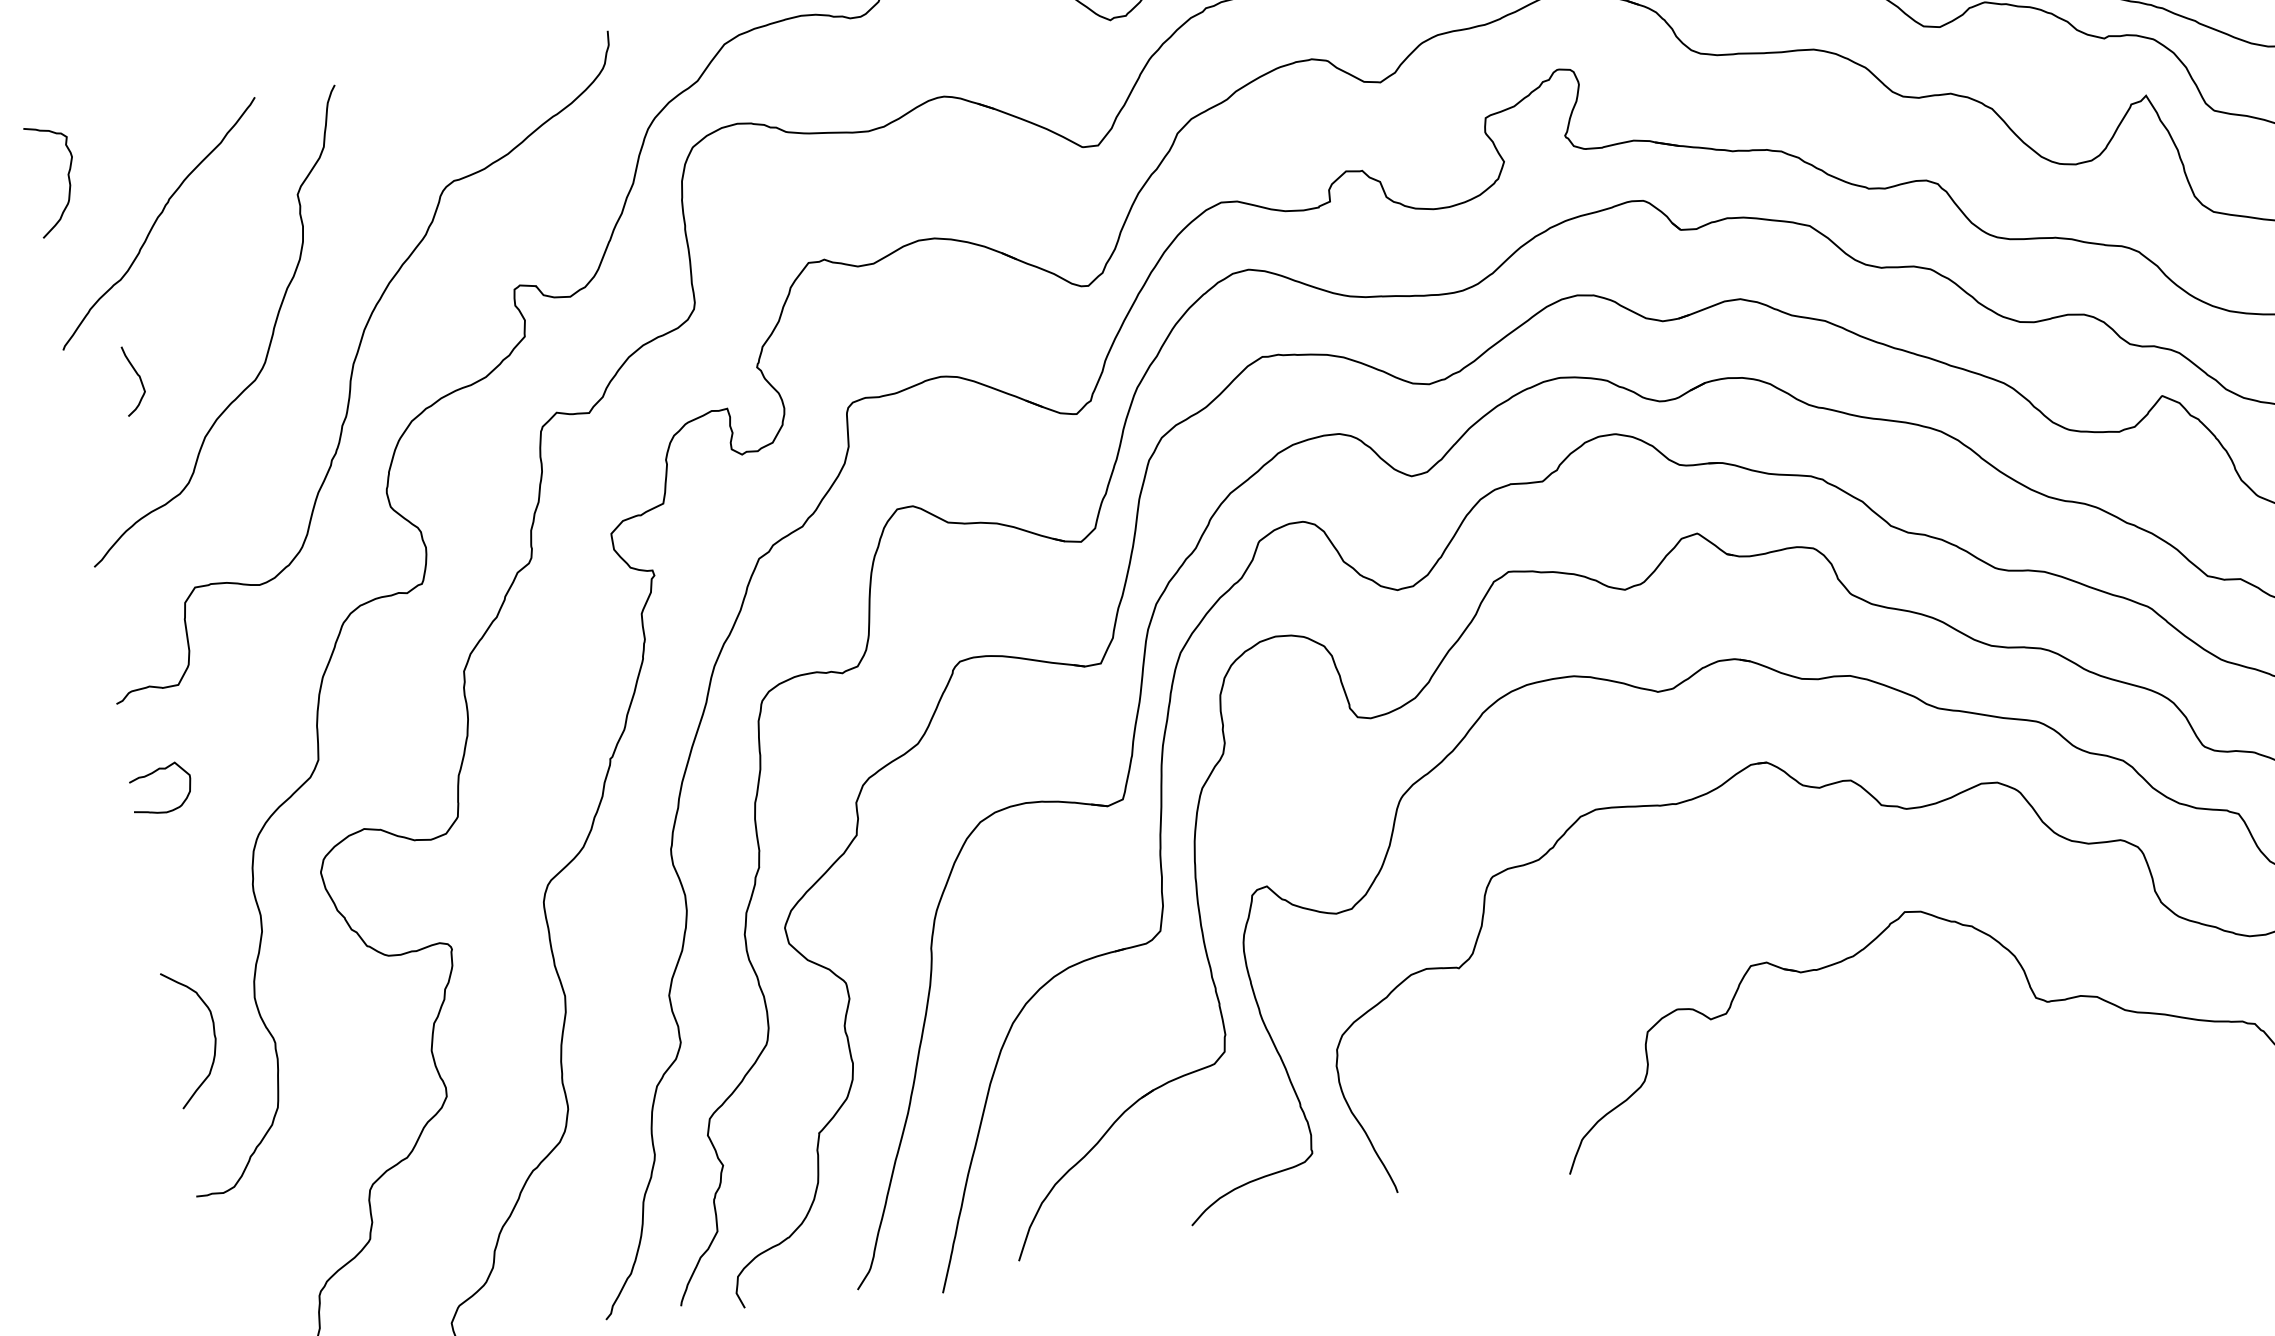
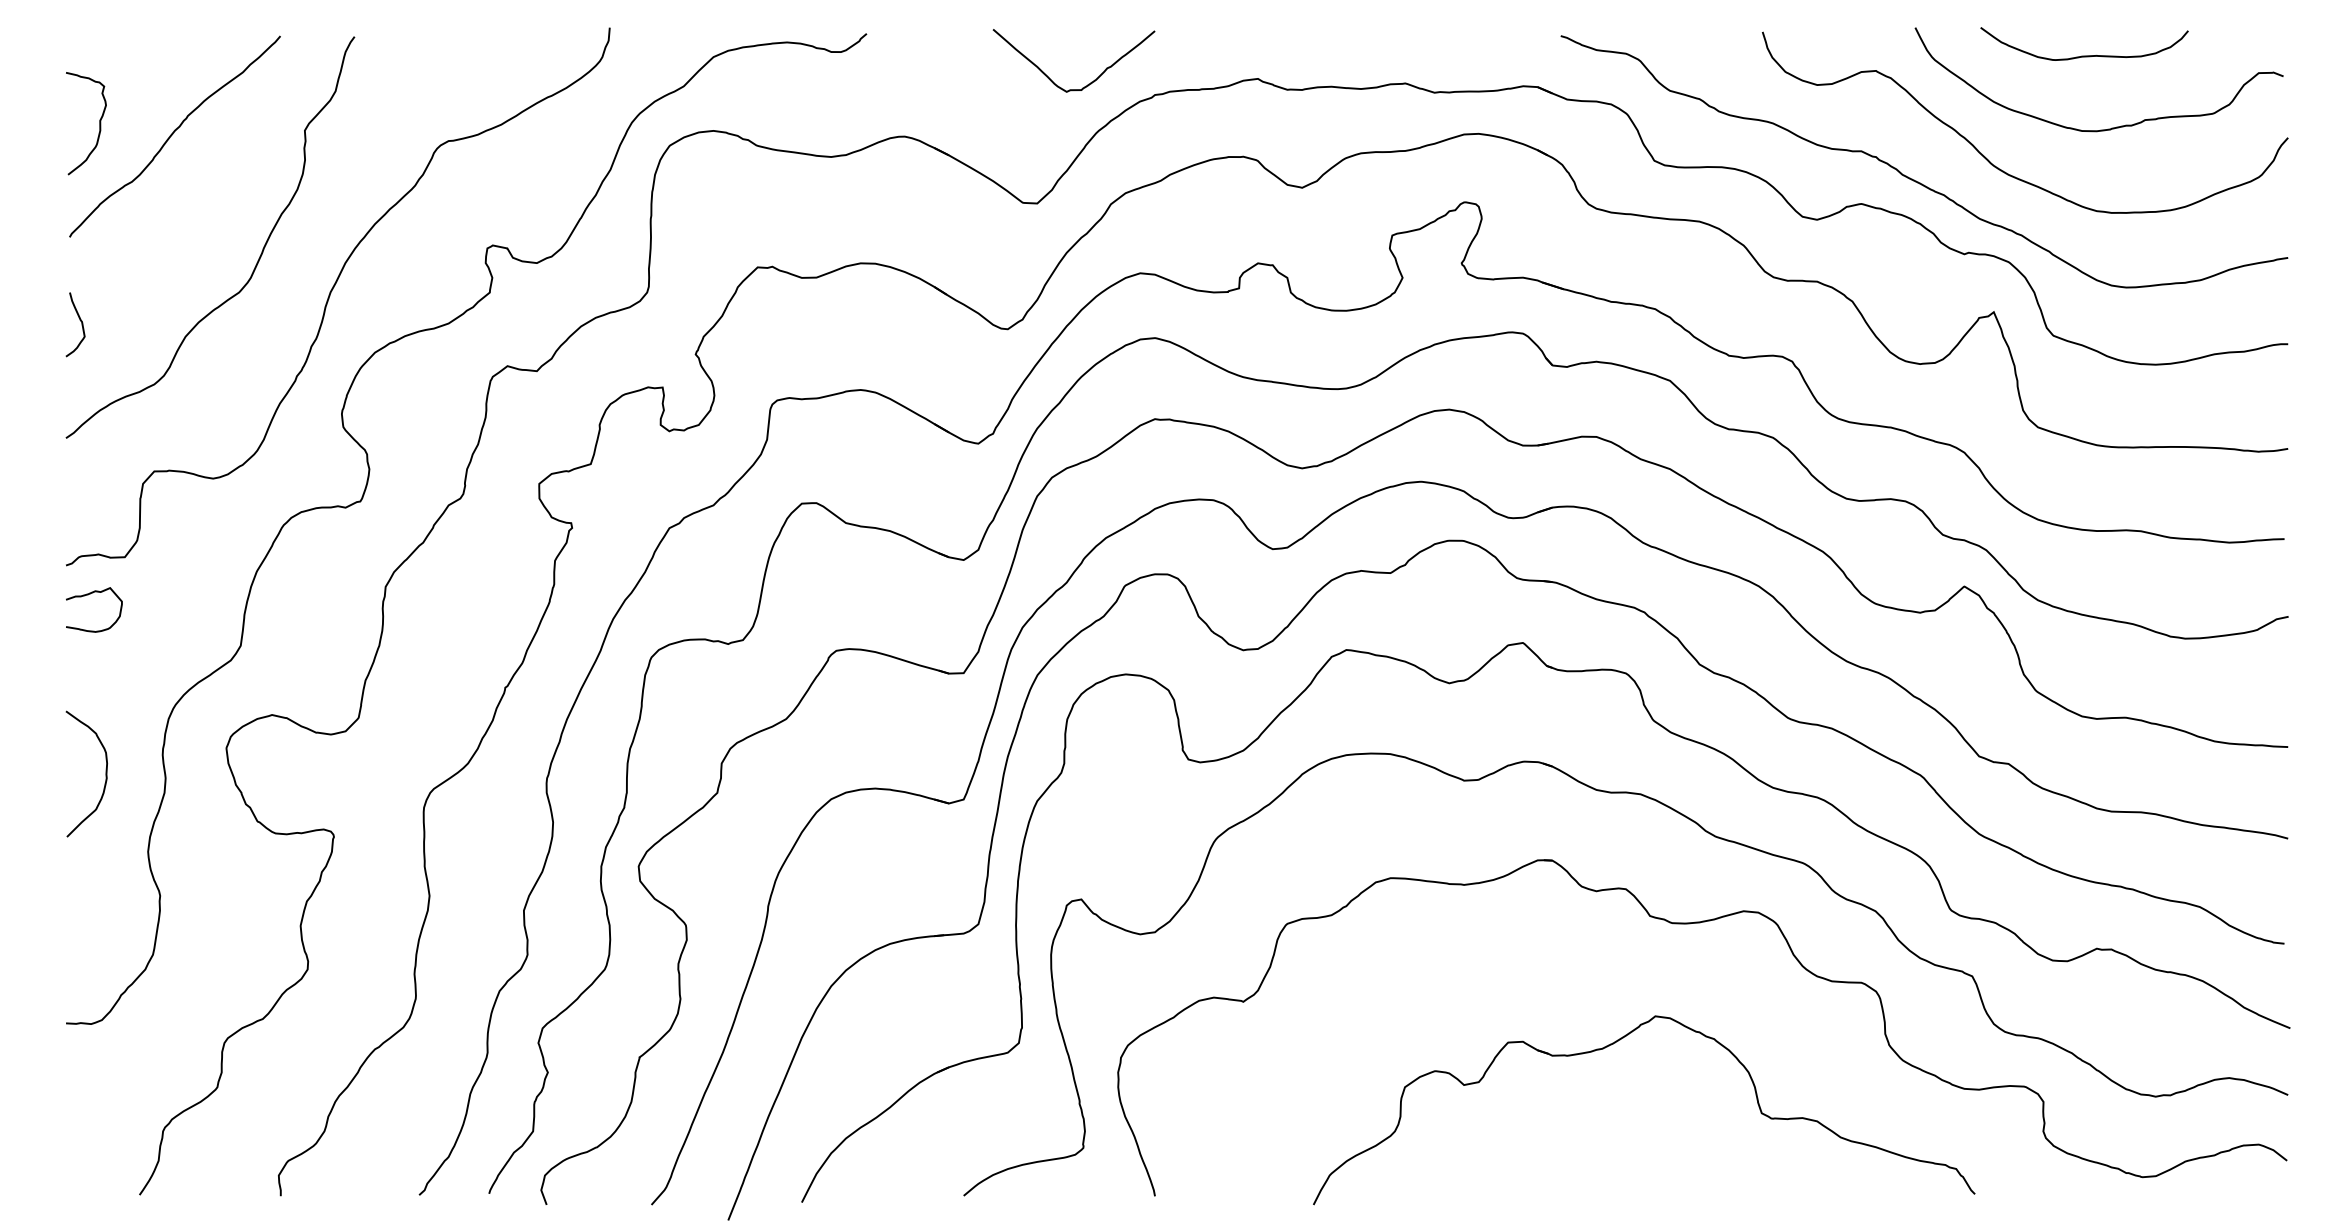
curve: (68, 177) -> (99, 123), moved
curve: (136, 375) -> (79, 320), moved
curve: (152, 774) -> (88, 595), moved
curve: (213, 1033) -> (105, 773), moved

